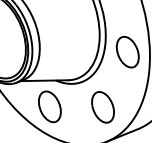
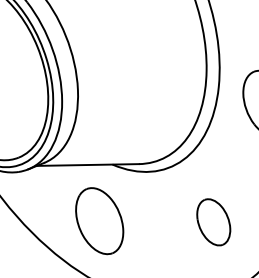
part: (102, 107) -> (212, 222), size x0.7

